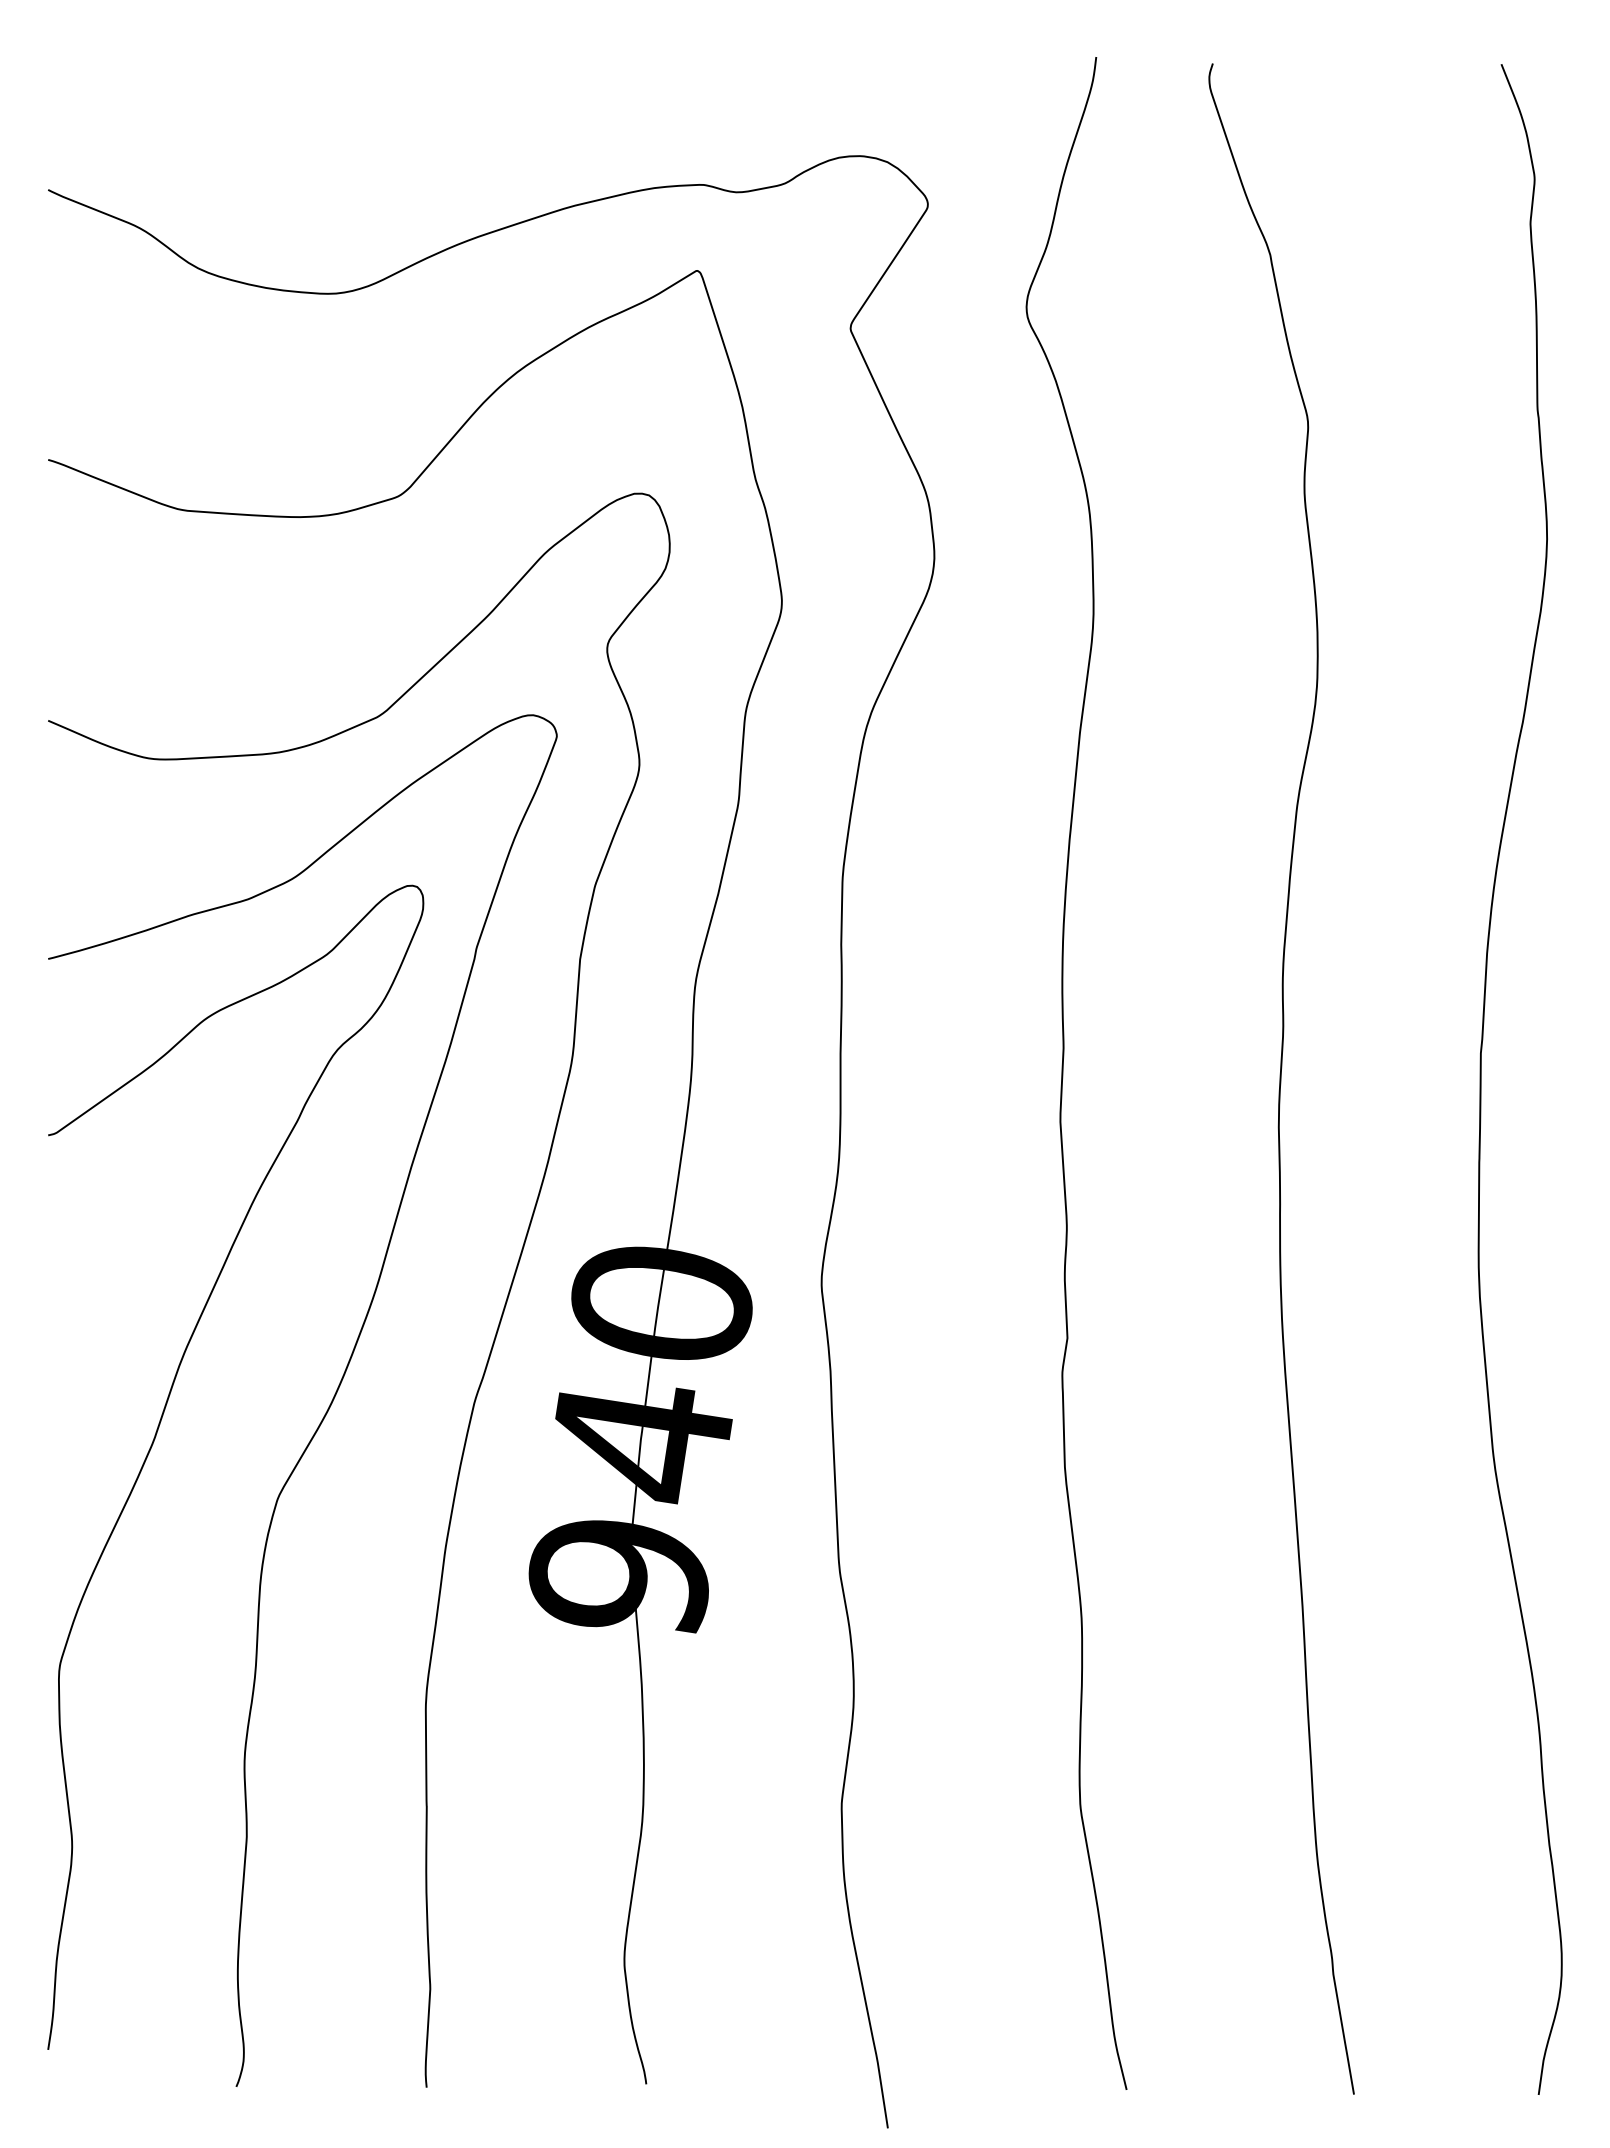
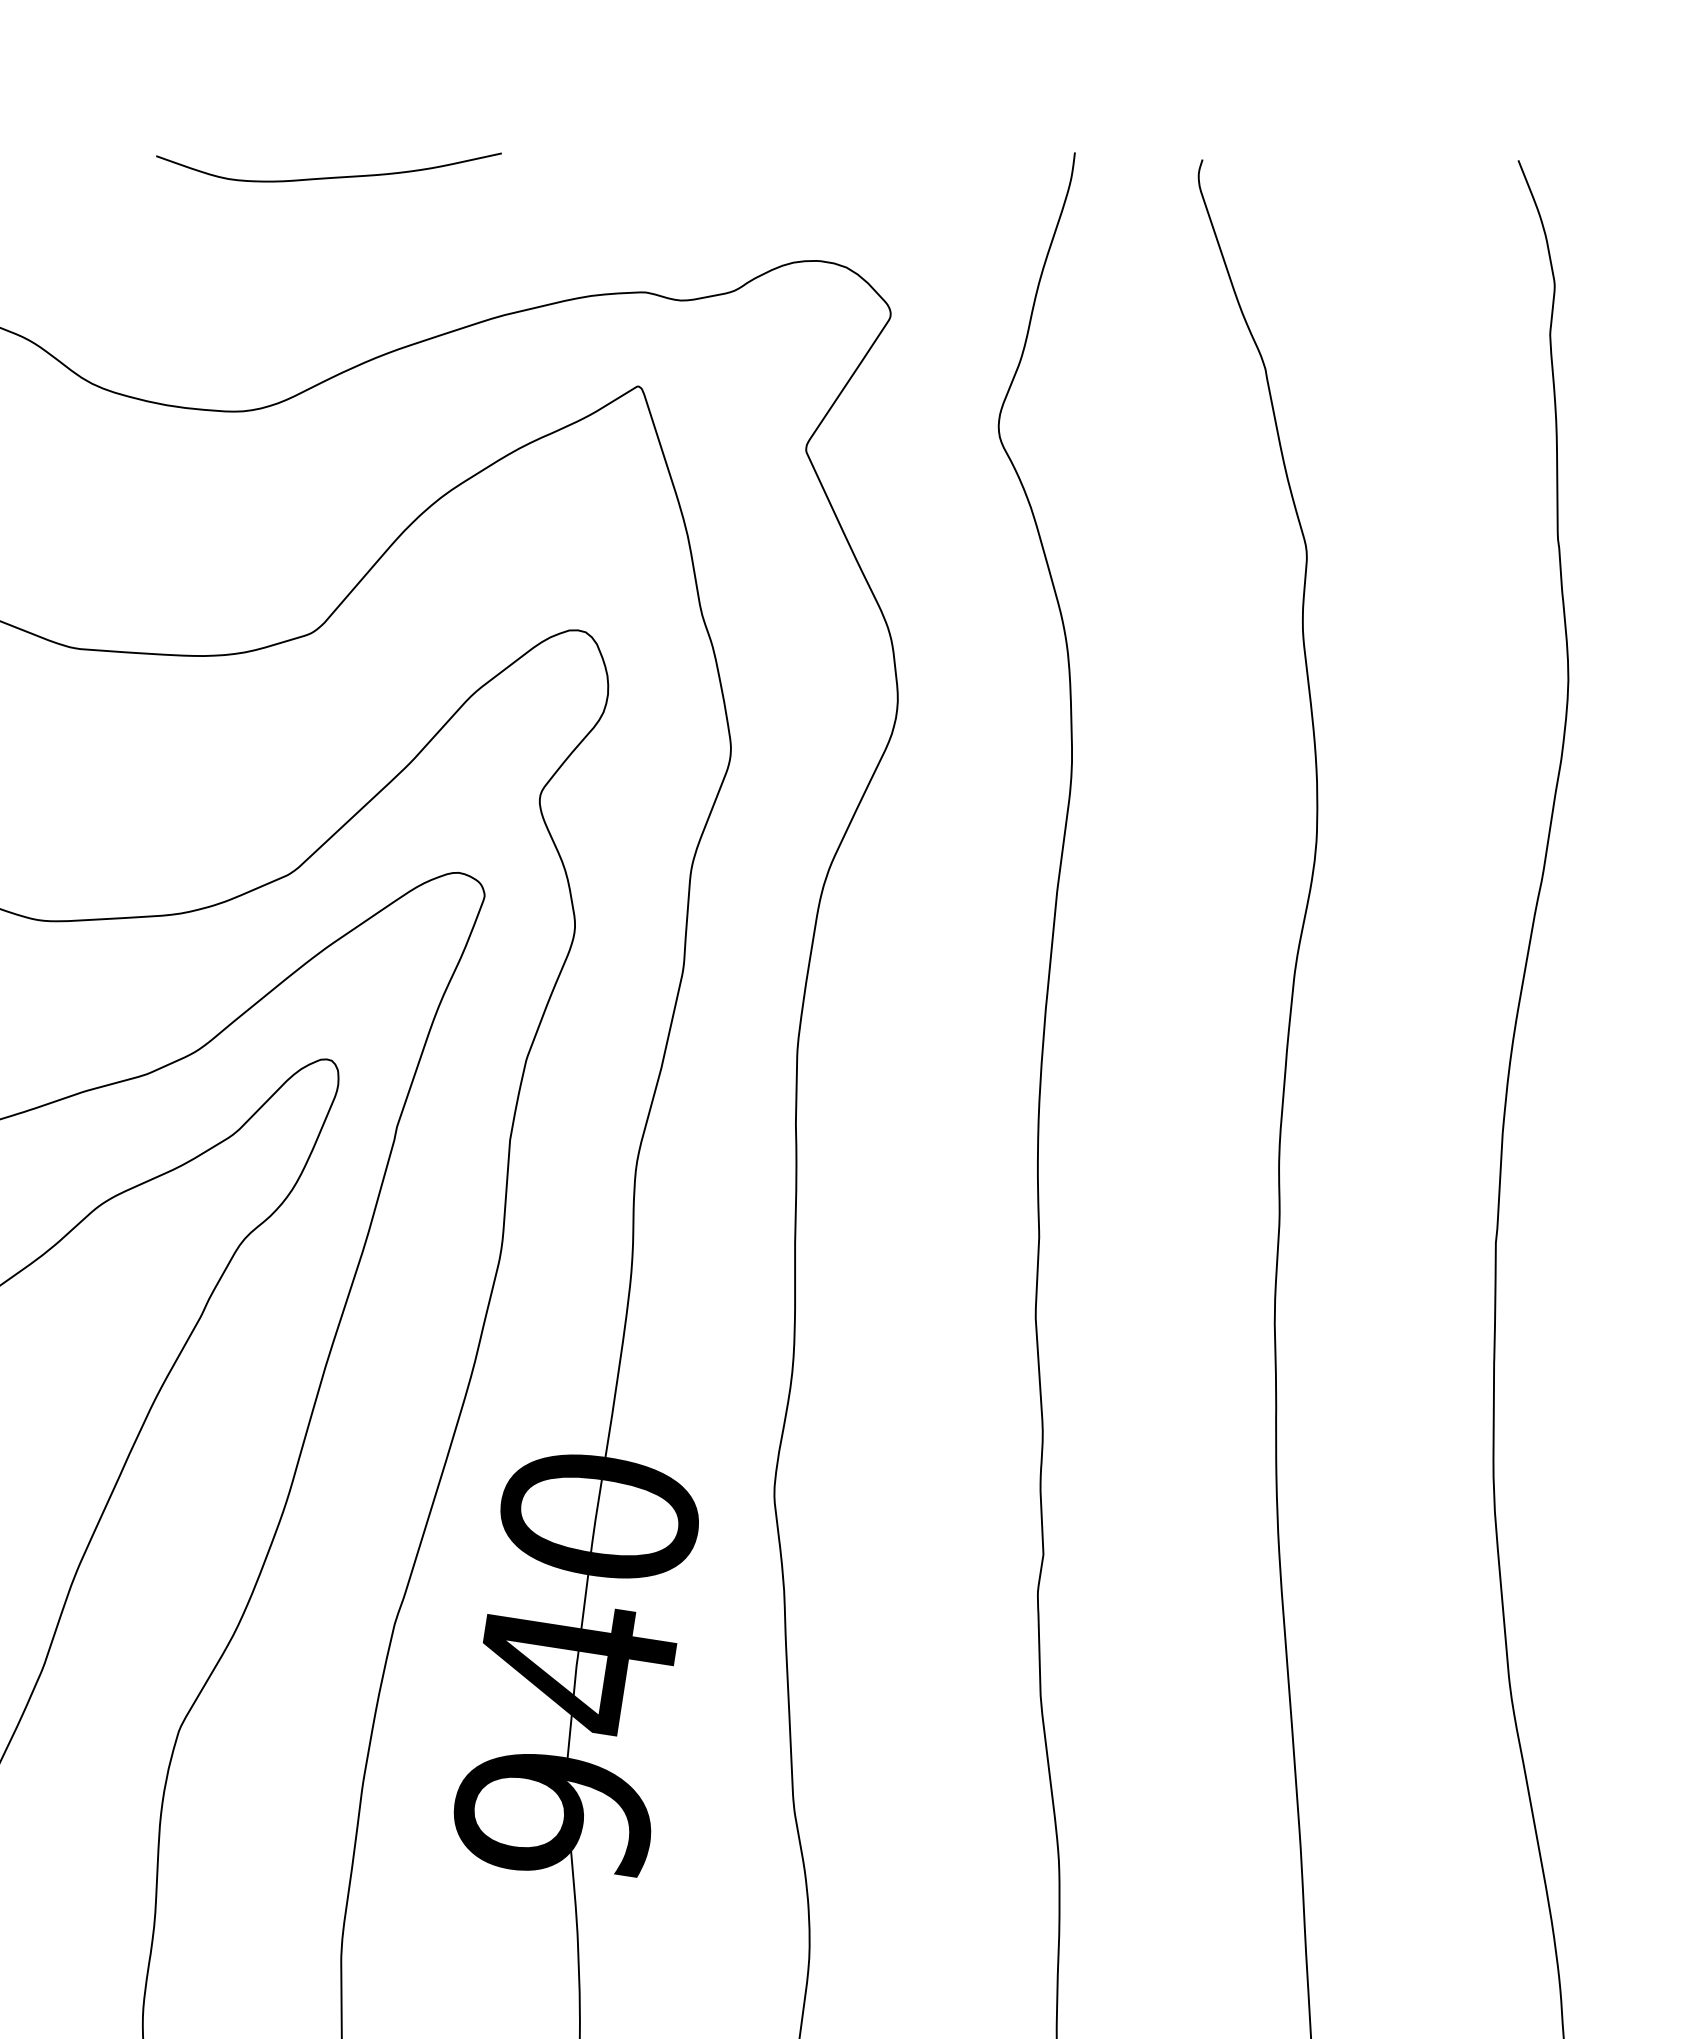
curve: (414, 79) -> (328, 177), added

